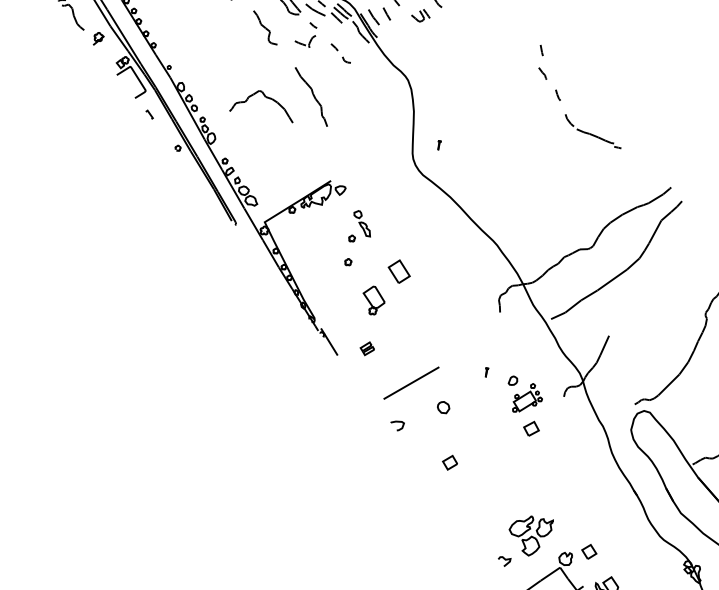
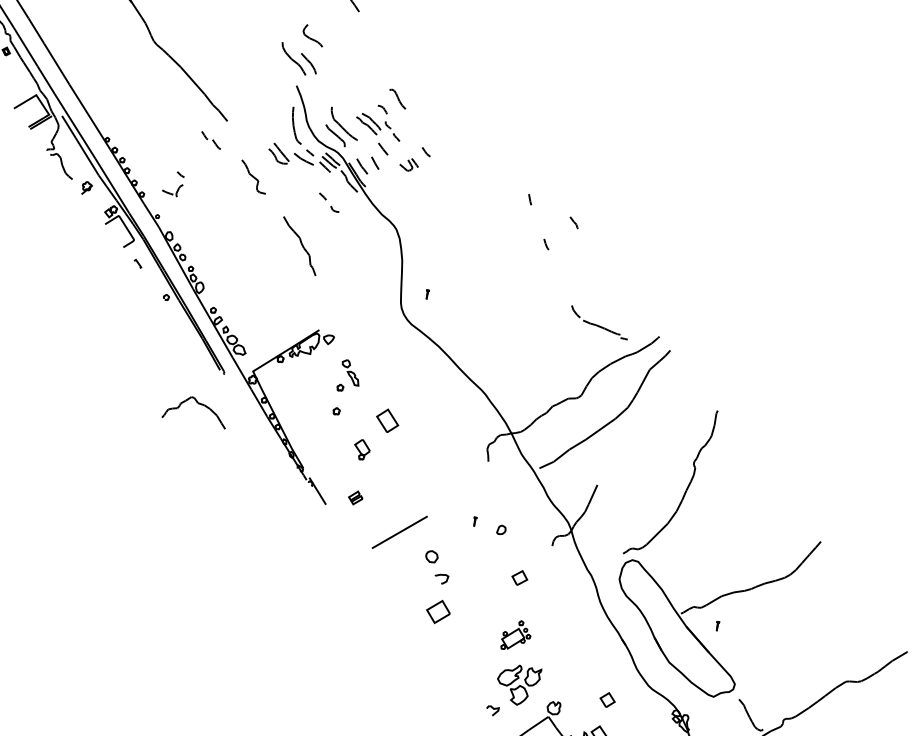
part: (306, 35) -> (173, 184), moved
line: (542, 73) -> (573, 222), moved
curve: (266, 98) -> (198, 404), moved
part: (593, 131) -> (599, 322), moved
part: (374, 300) -> (362, 449), size x0.7
part: (527, 397) -> (515, 634), moved
curve: (397, 422) -> (441, 575), moved
part: (450, 462) -> (438, 611), size x1.6
part: (589, 551) -> (607, 699), moved

